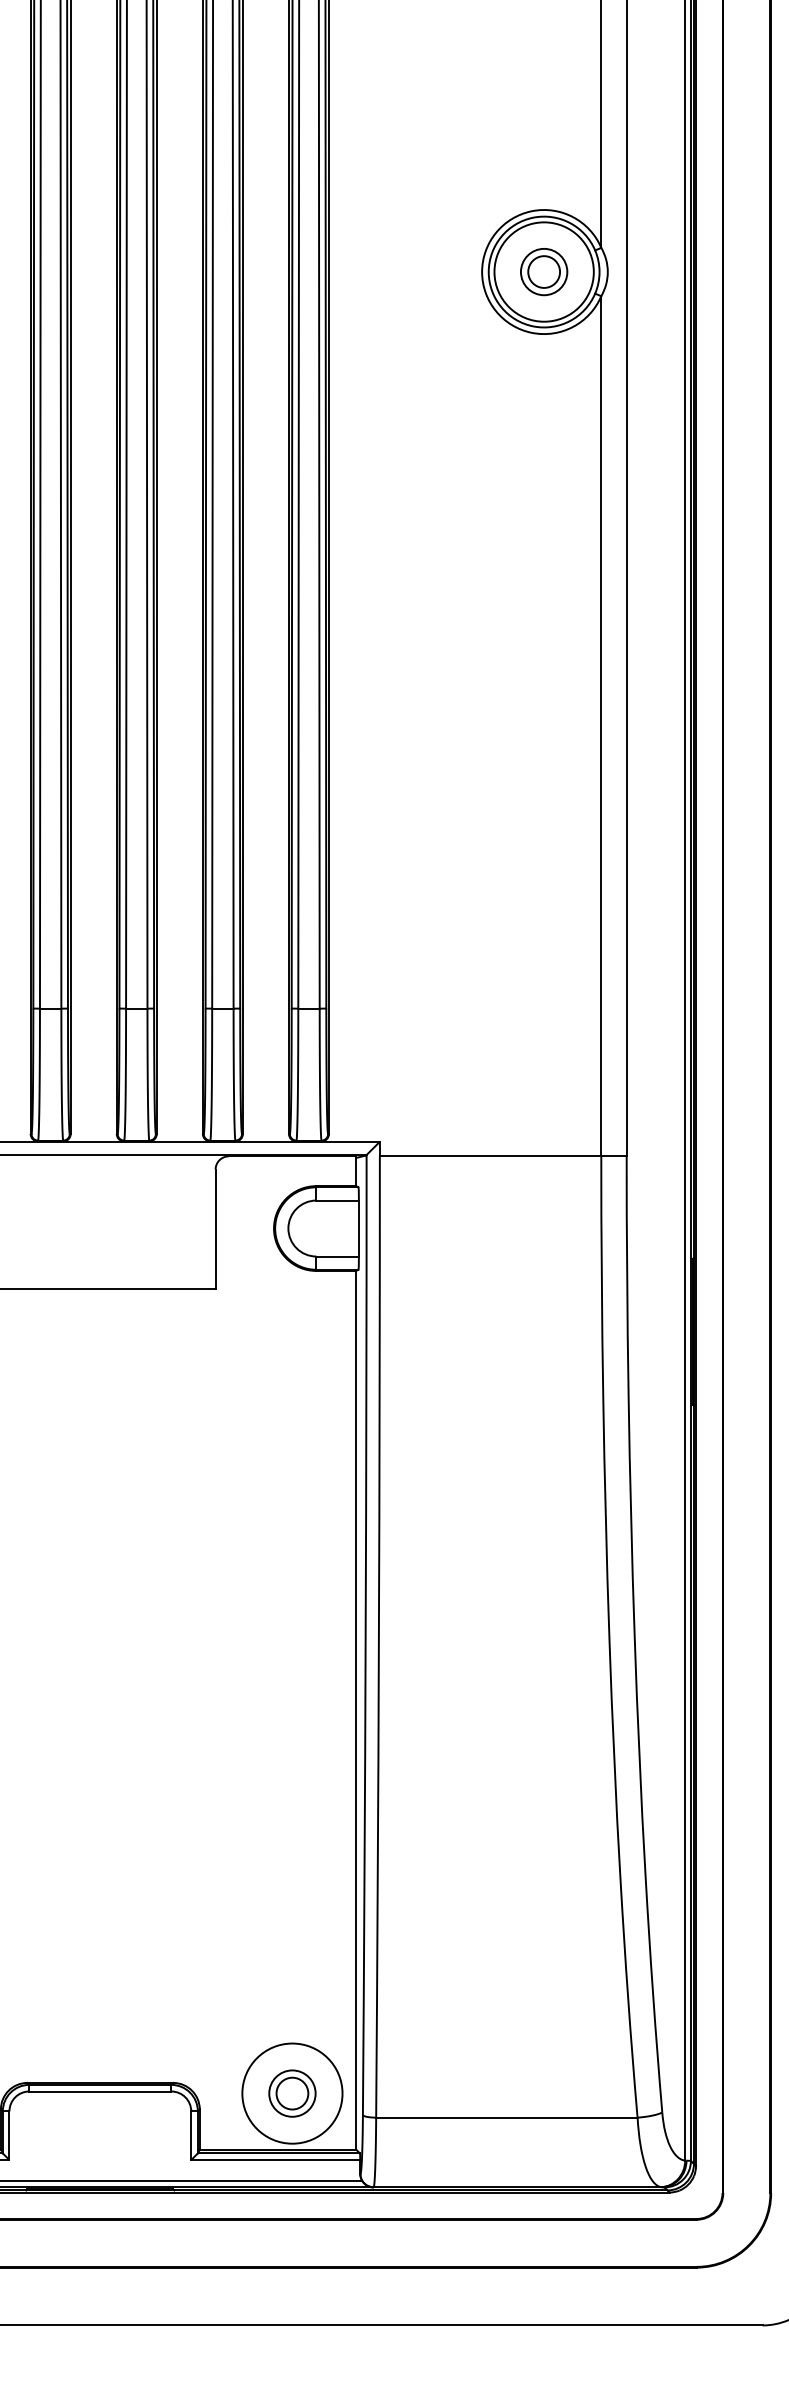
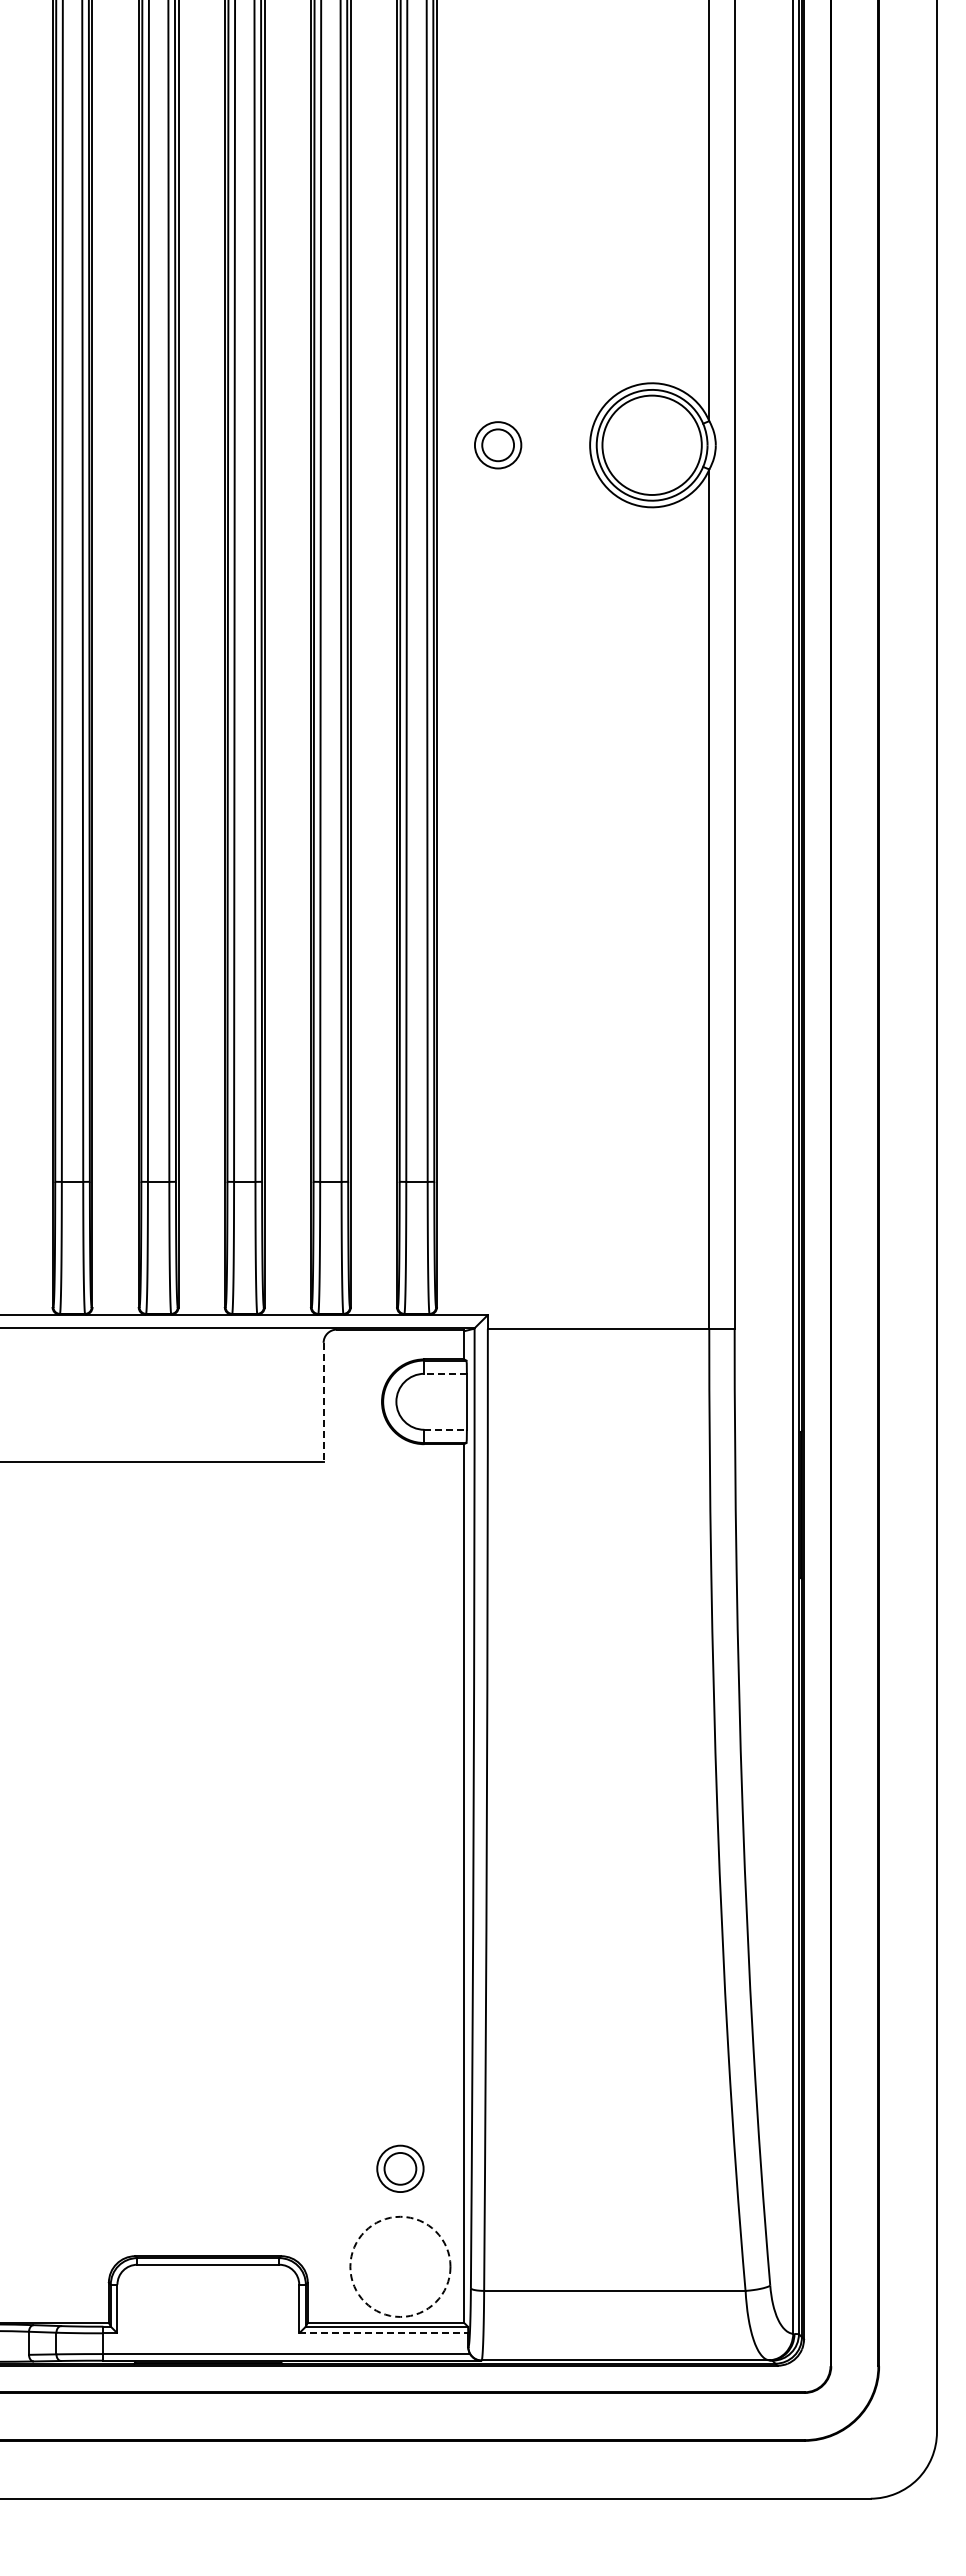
part: (544, 272) -> (498, 445), moved
line: (337, 1200) -> (445, 1373), solid -> dashed
line: (215, 1229) -> (323, 1402), solid -> dashed
line: (338, 1256) -> (446, 1429), solid -> dashed
circle: (292, 2093) -> (400, 2266), solid -> dashed
part: (292, 2093) -> (400, 2168), moved
line: (276, 2160) -> (384, 2333), solid -> dashed

